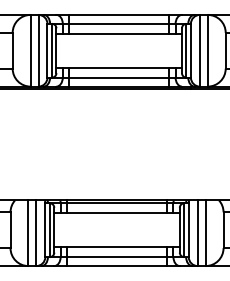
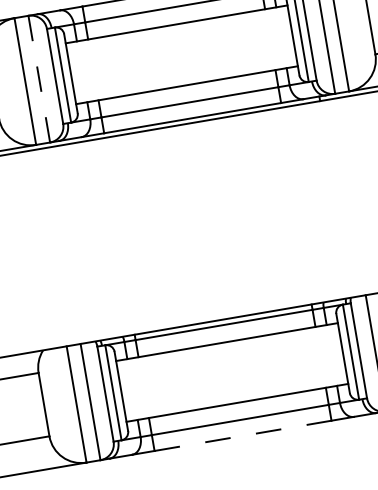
line: (38, 50) -> (39, 78), solid -> dashed
line: (117, 266) -> (243, 436), solid -> dashed

